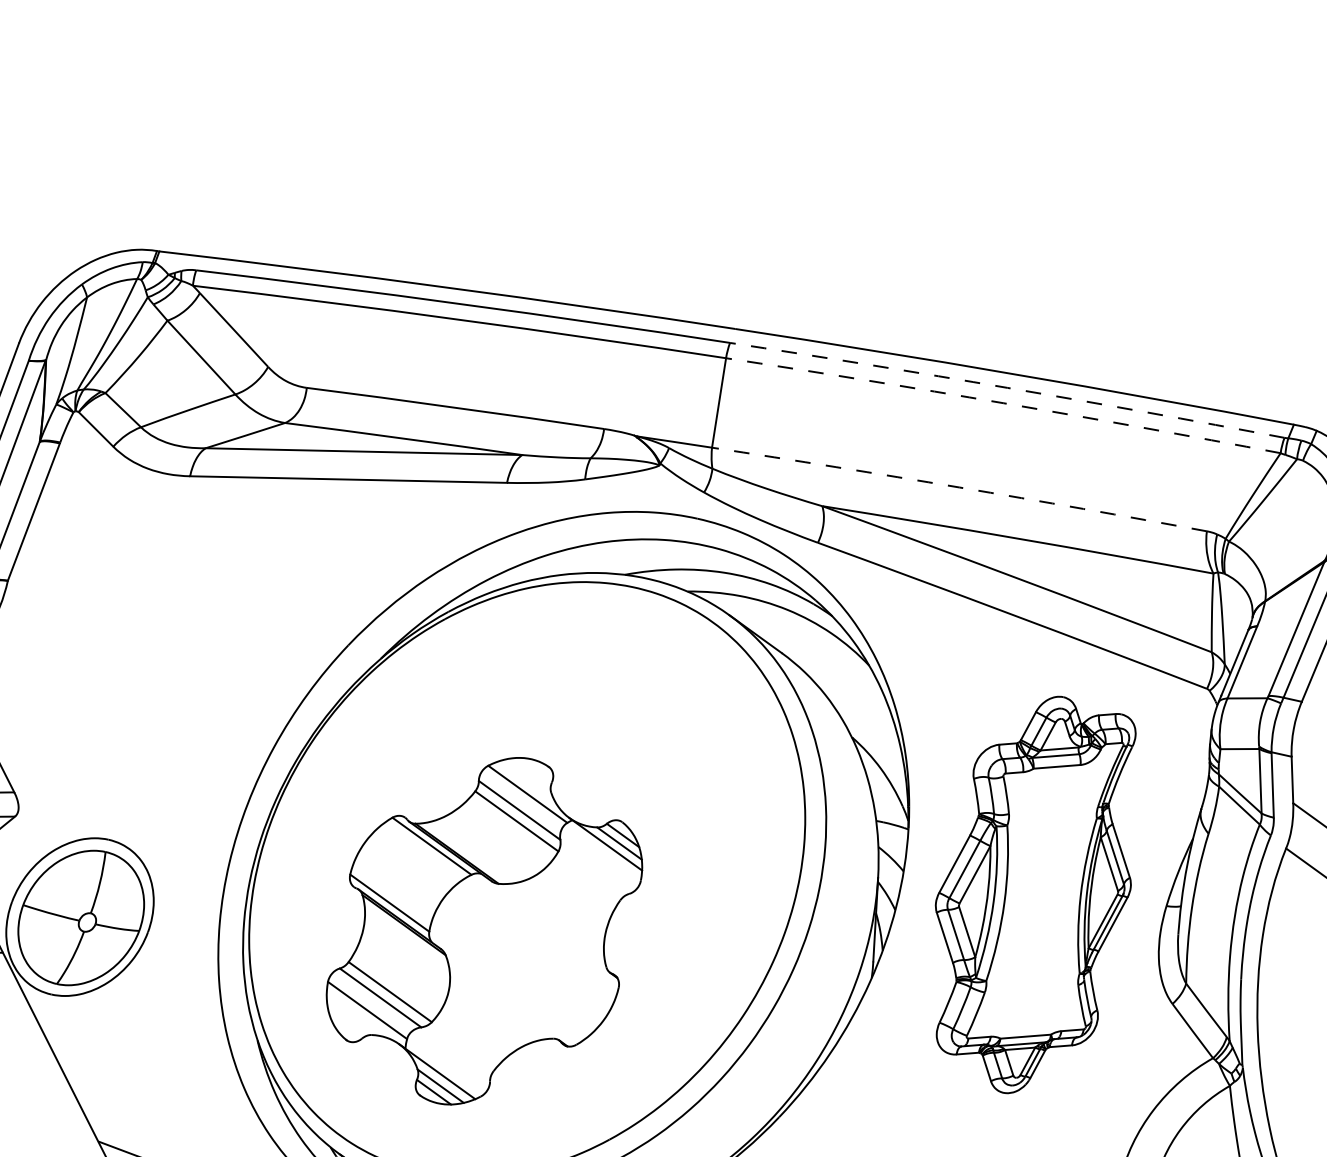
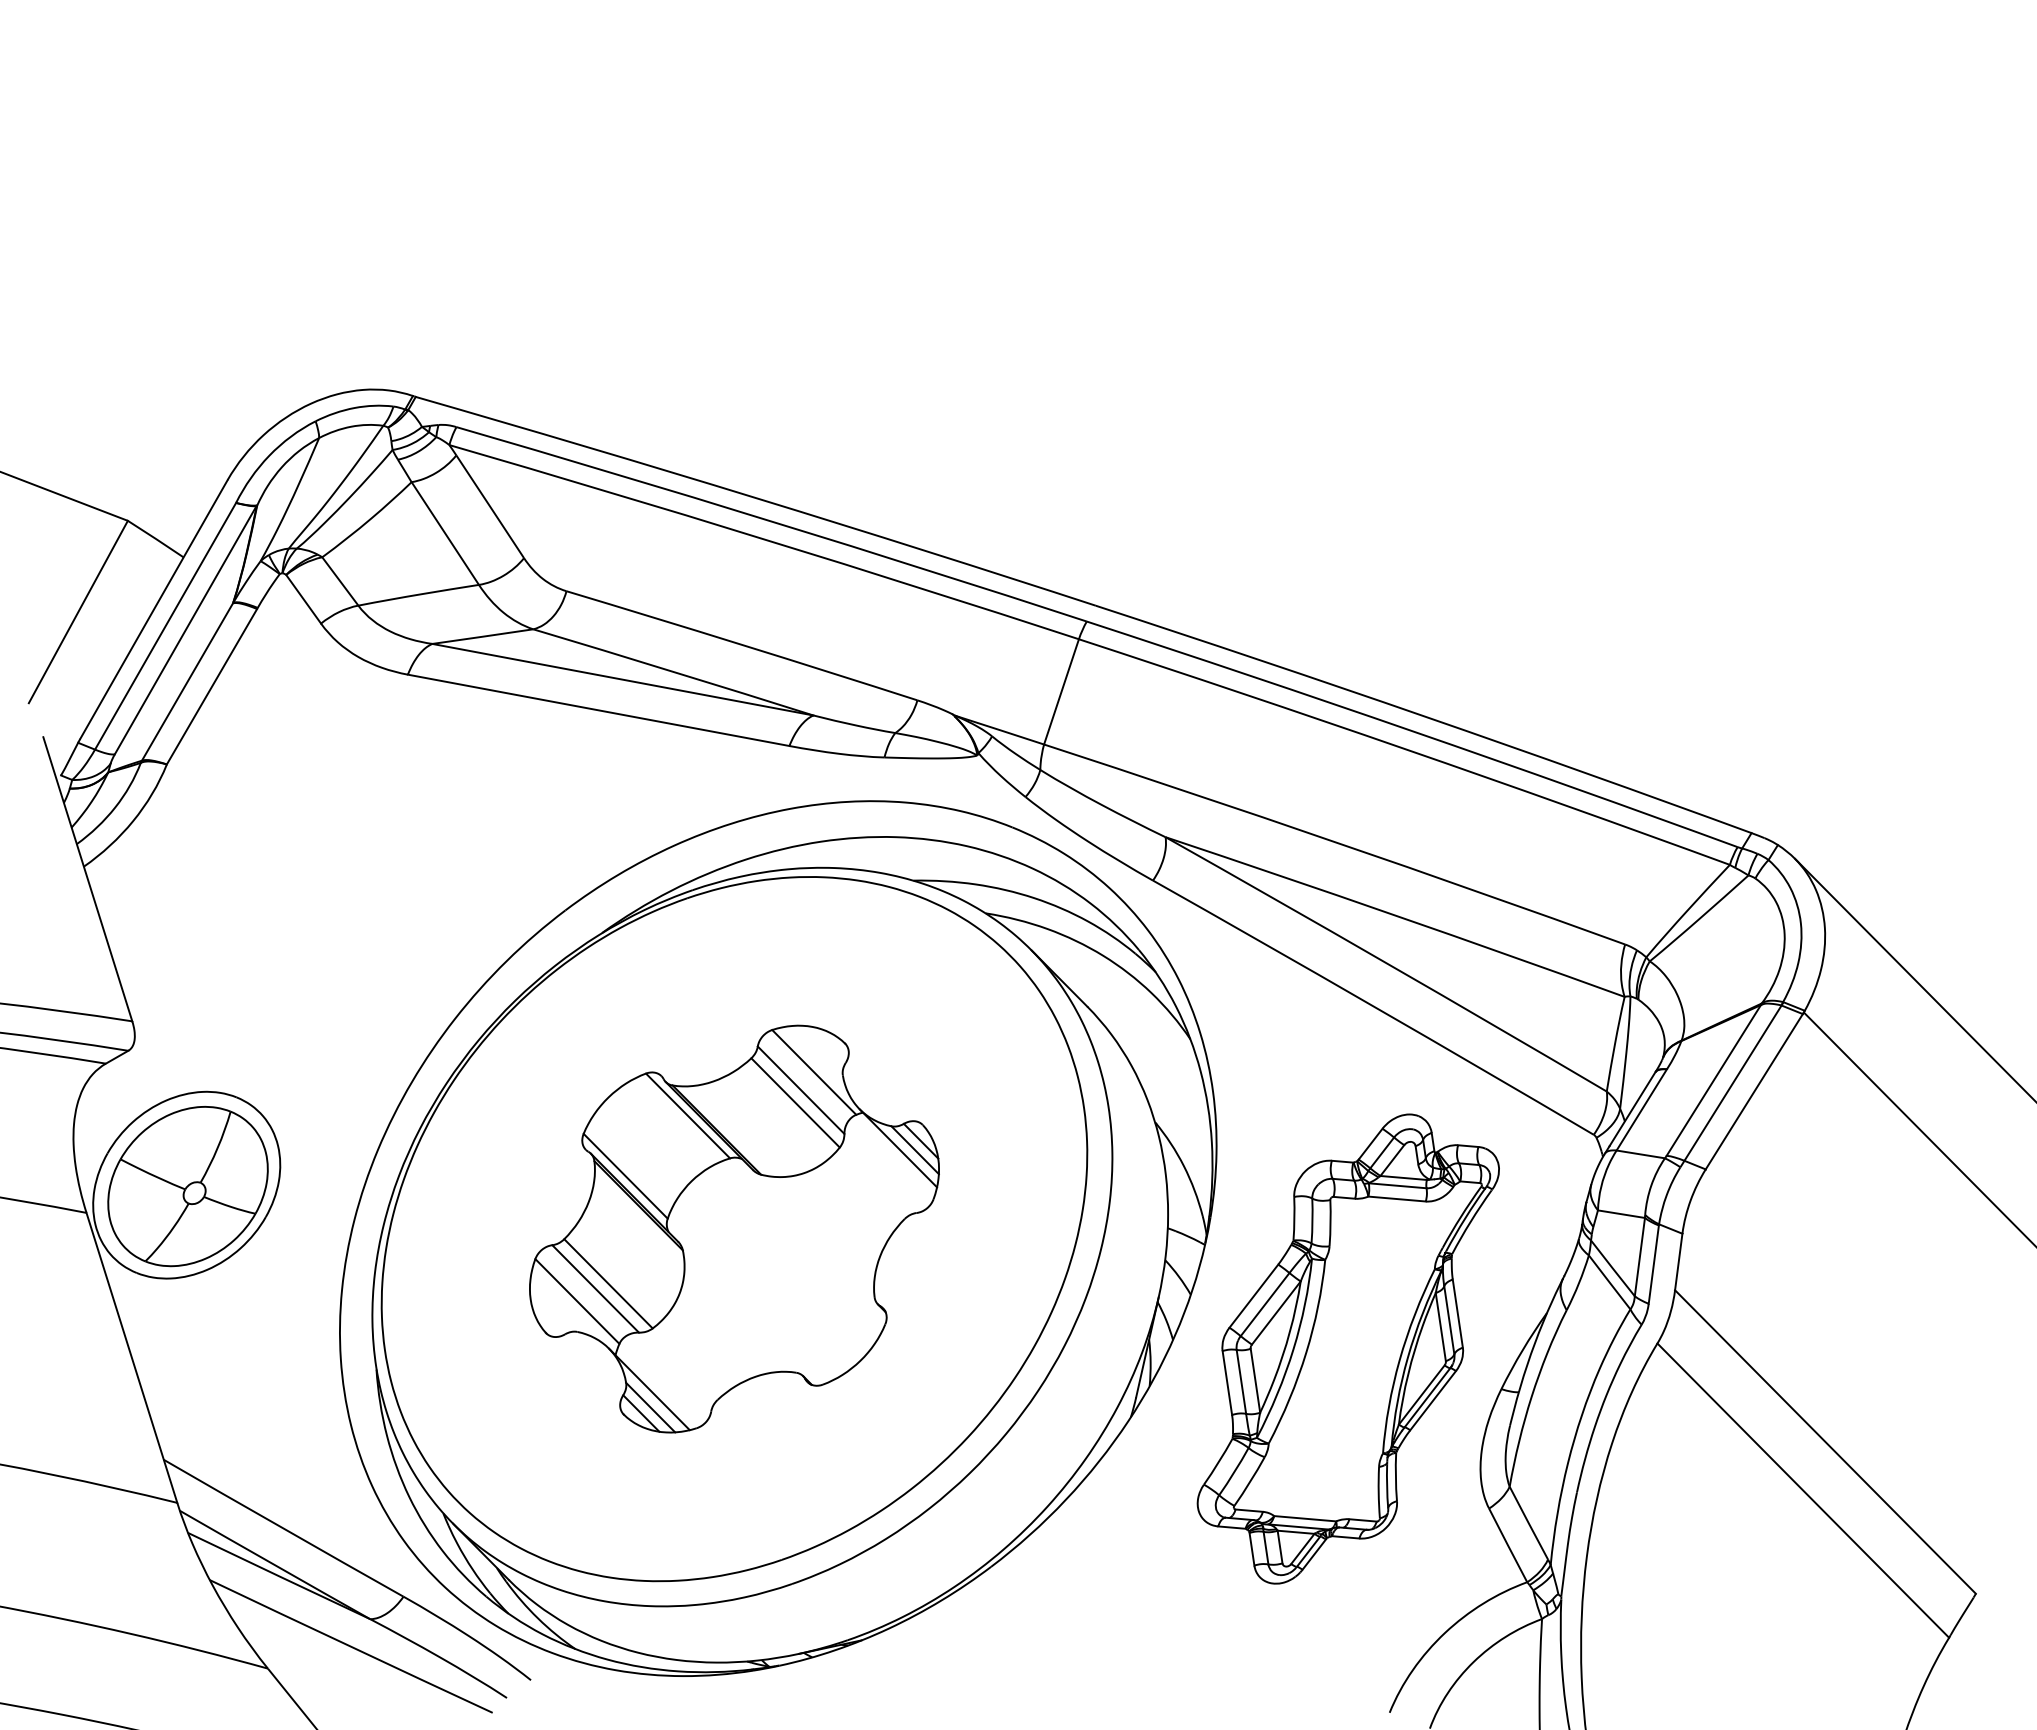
arc: (1007, 387) -> (1413, 731), dashed -> solid
arc: (1003, 403) -> (1405, 749), dashed -> solid
arc: (959, 487) -> (1335, 842), dashed -> solid
part: (484, 930) -> (734, 1228), moved

